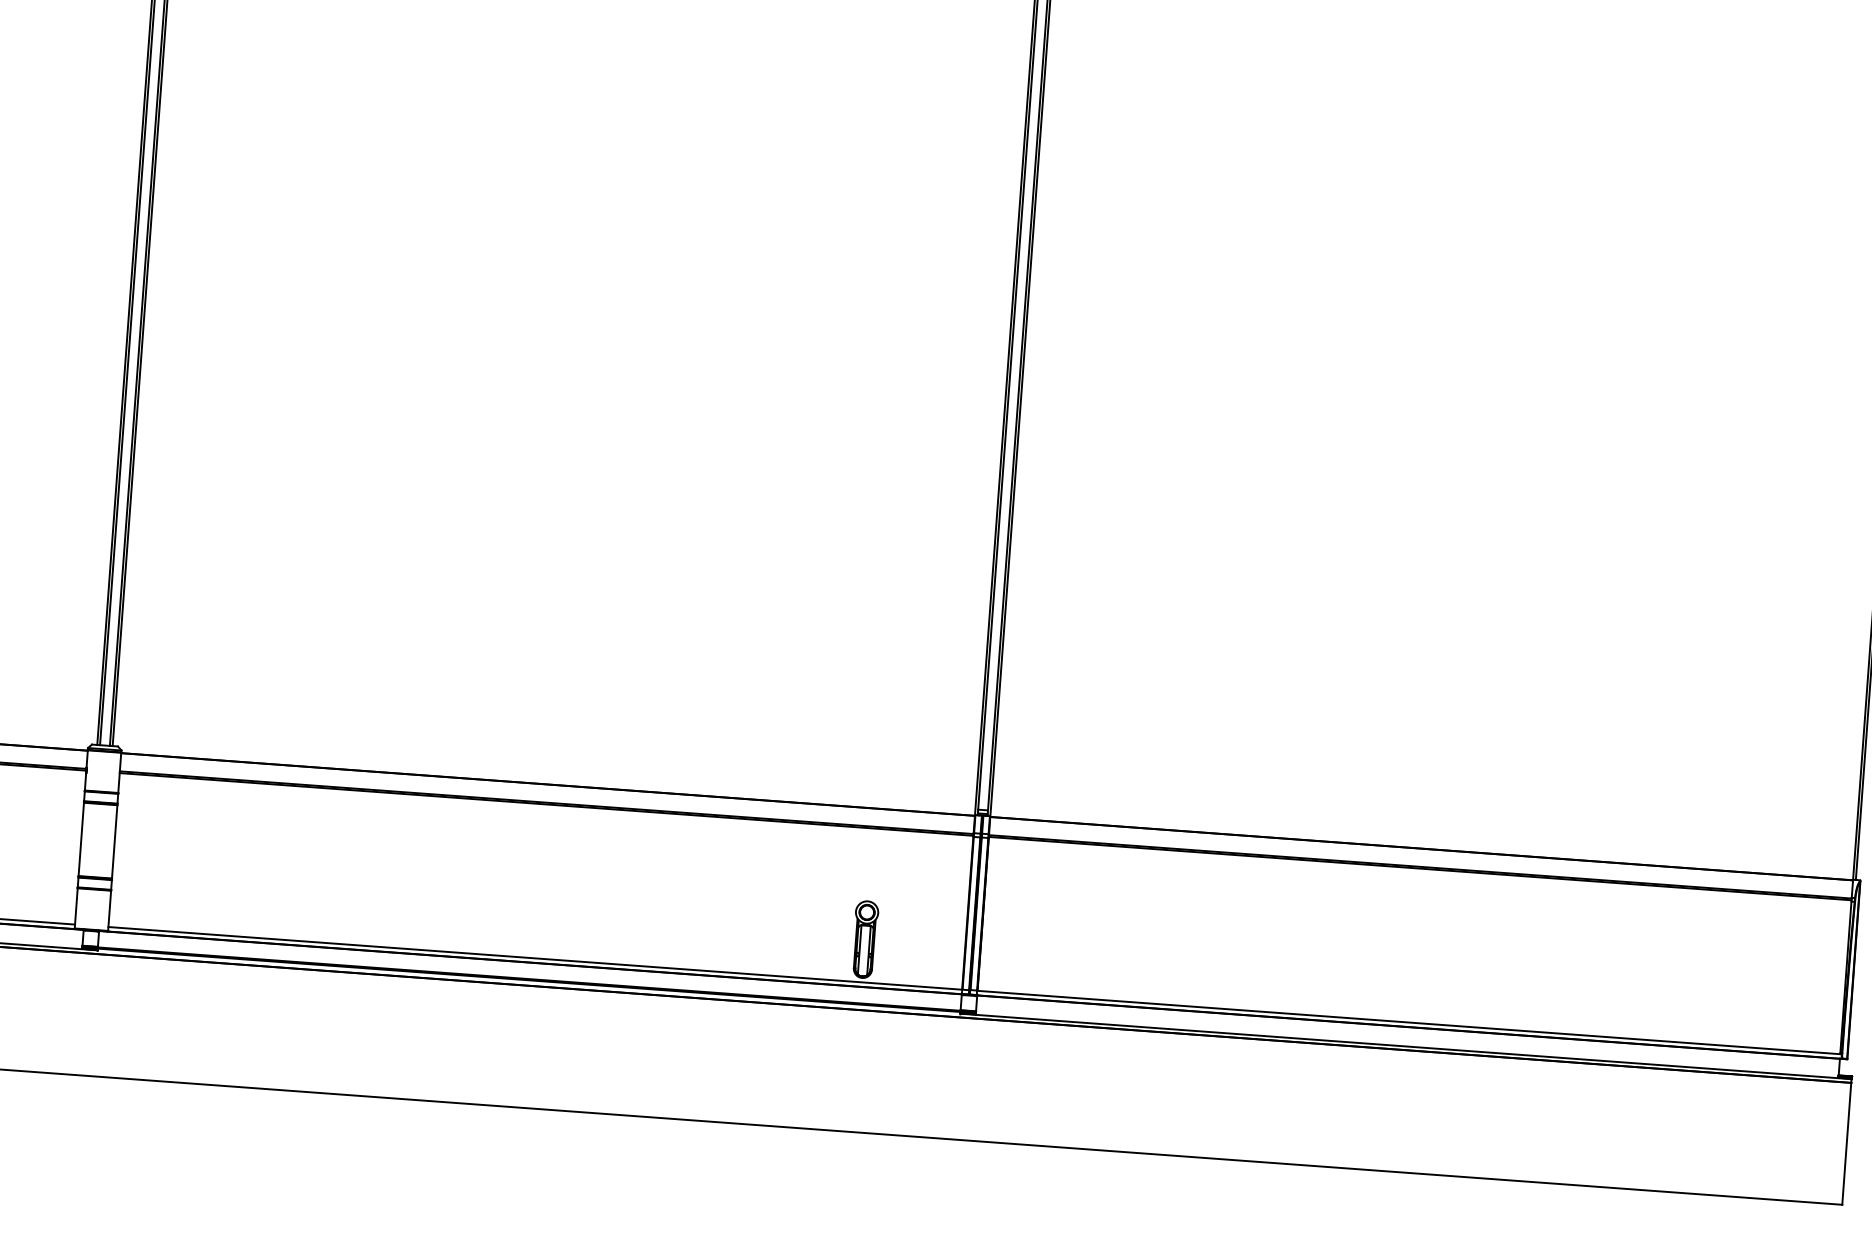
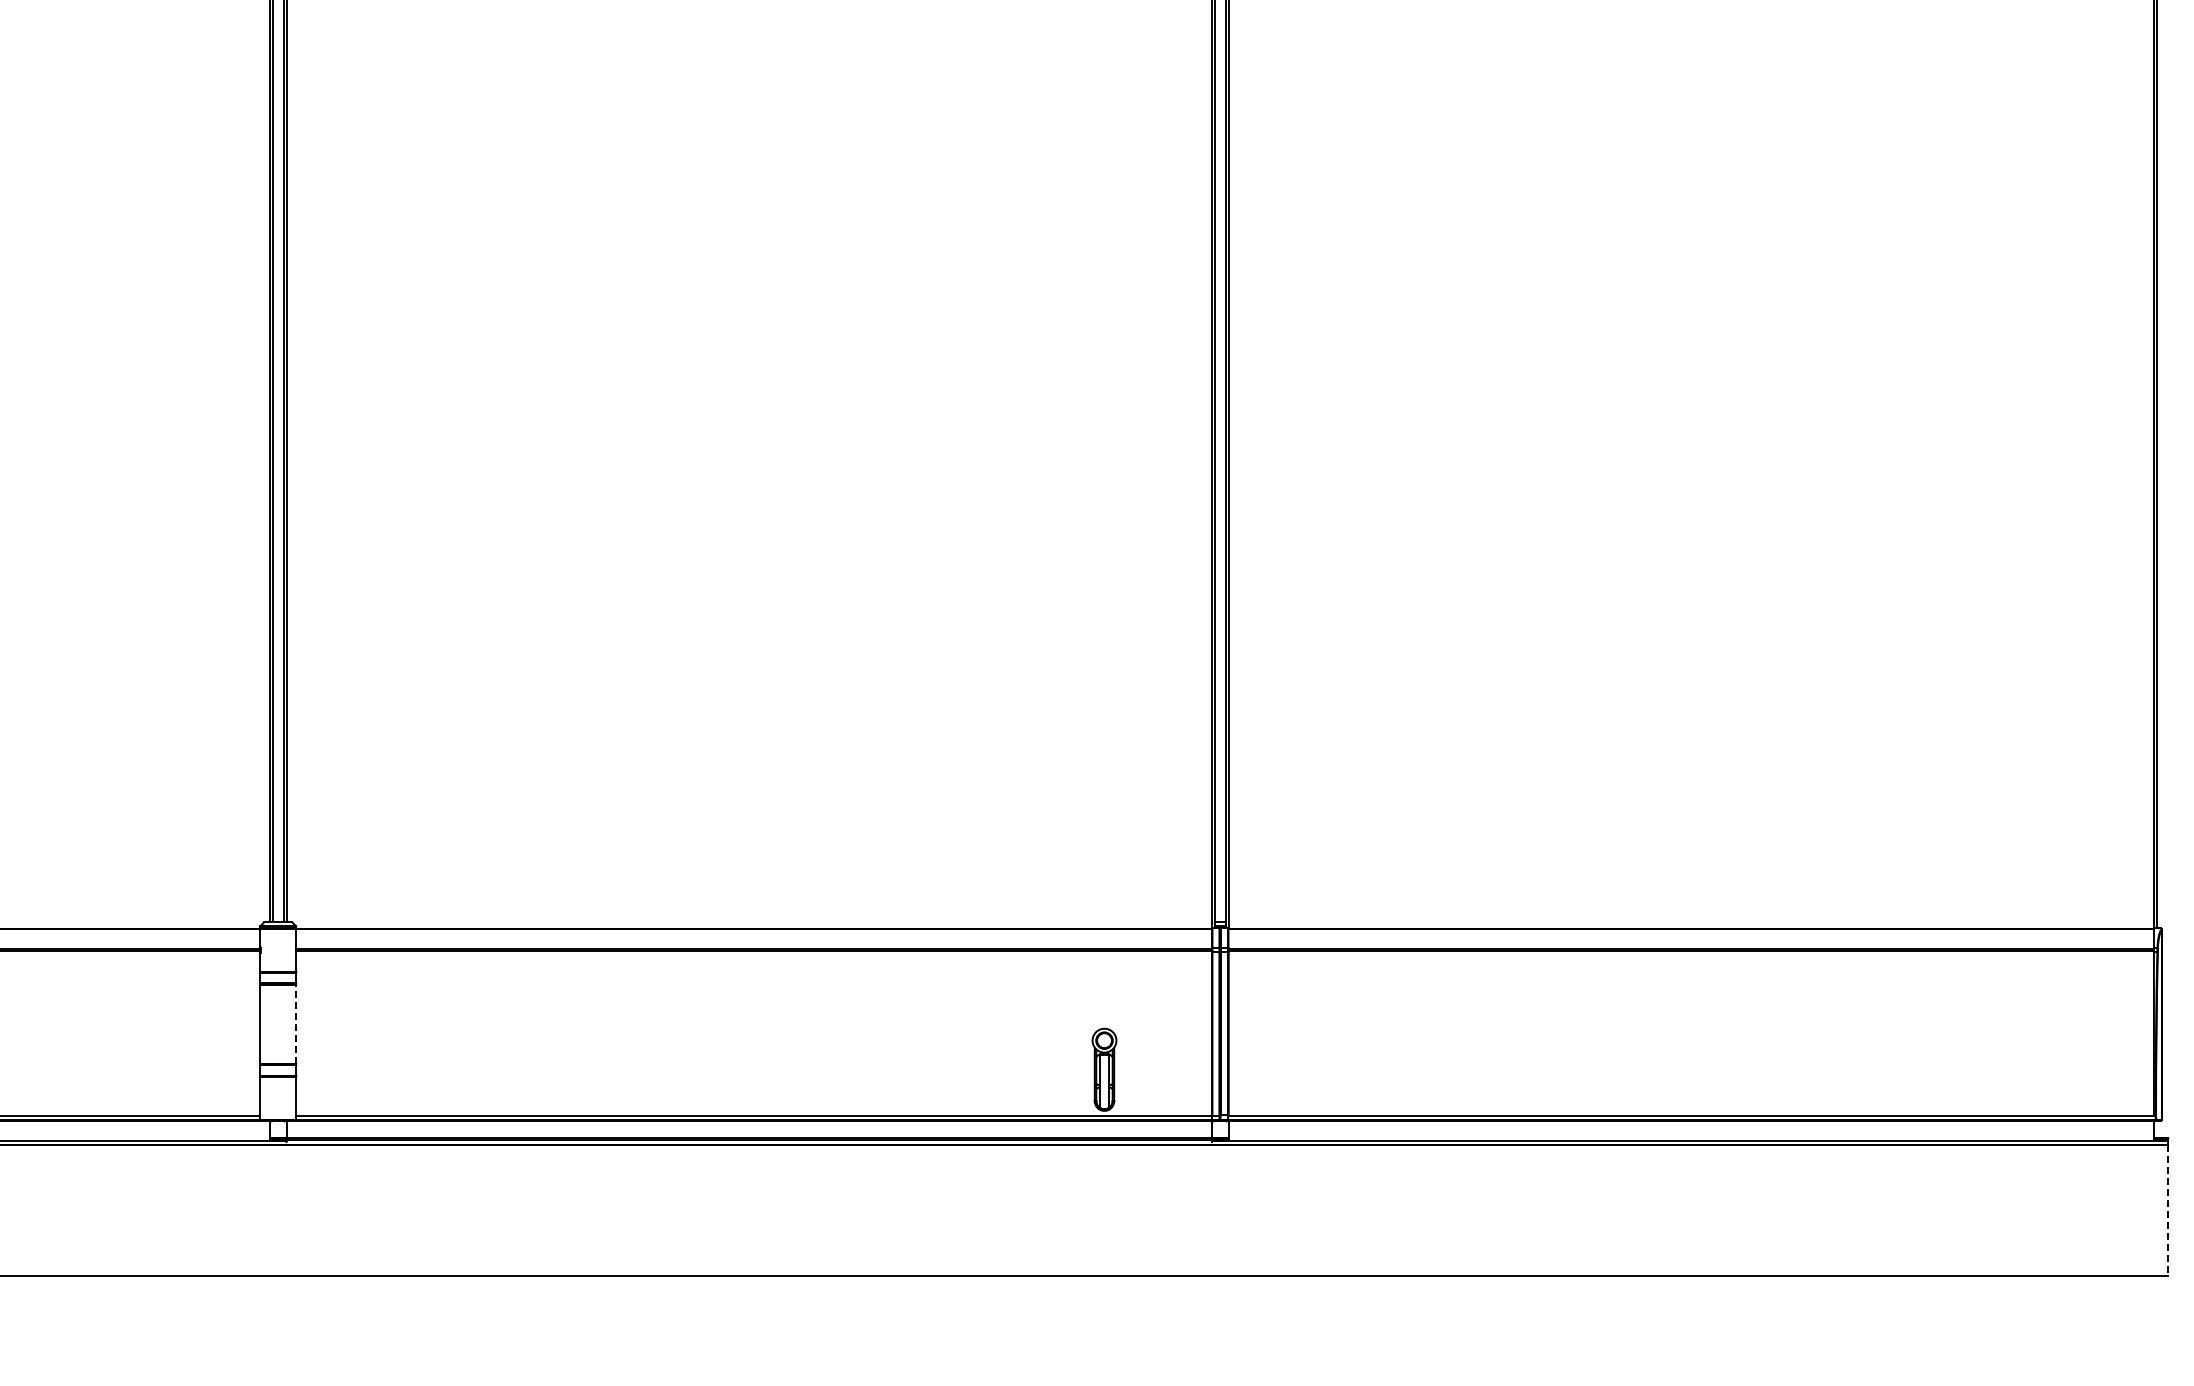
line: (115, 841) -> (296, 1023), solid -> dashed
line: (1846, 1144) -> (2167, 1211), solid -> dashed

